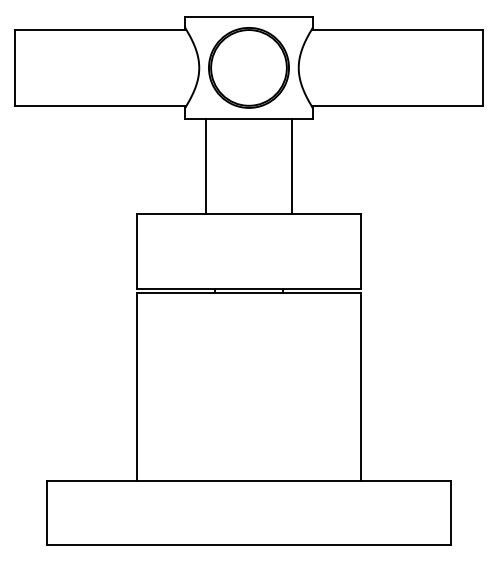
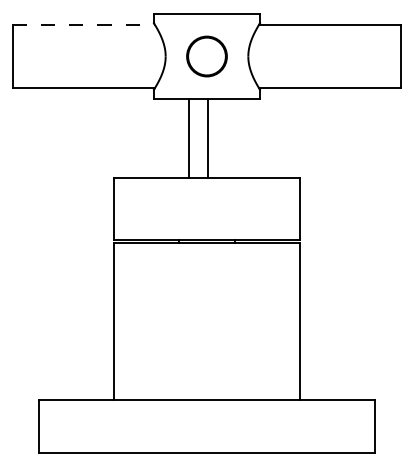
line: (100, 30) -> (83, 25), solid -> dashed
part: (248, 67) -> (206, 56), size x0.6
line: (206, 166) -> (189, 138), moved
line: (291, 166) -> (208, 138), moved

